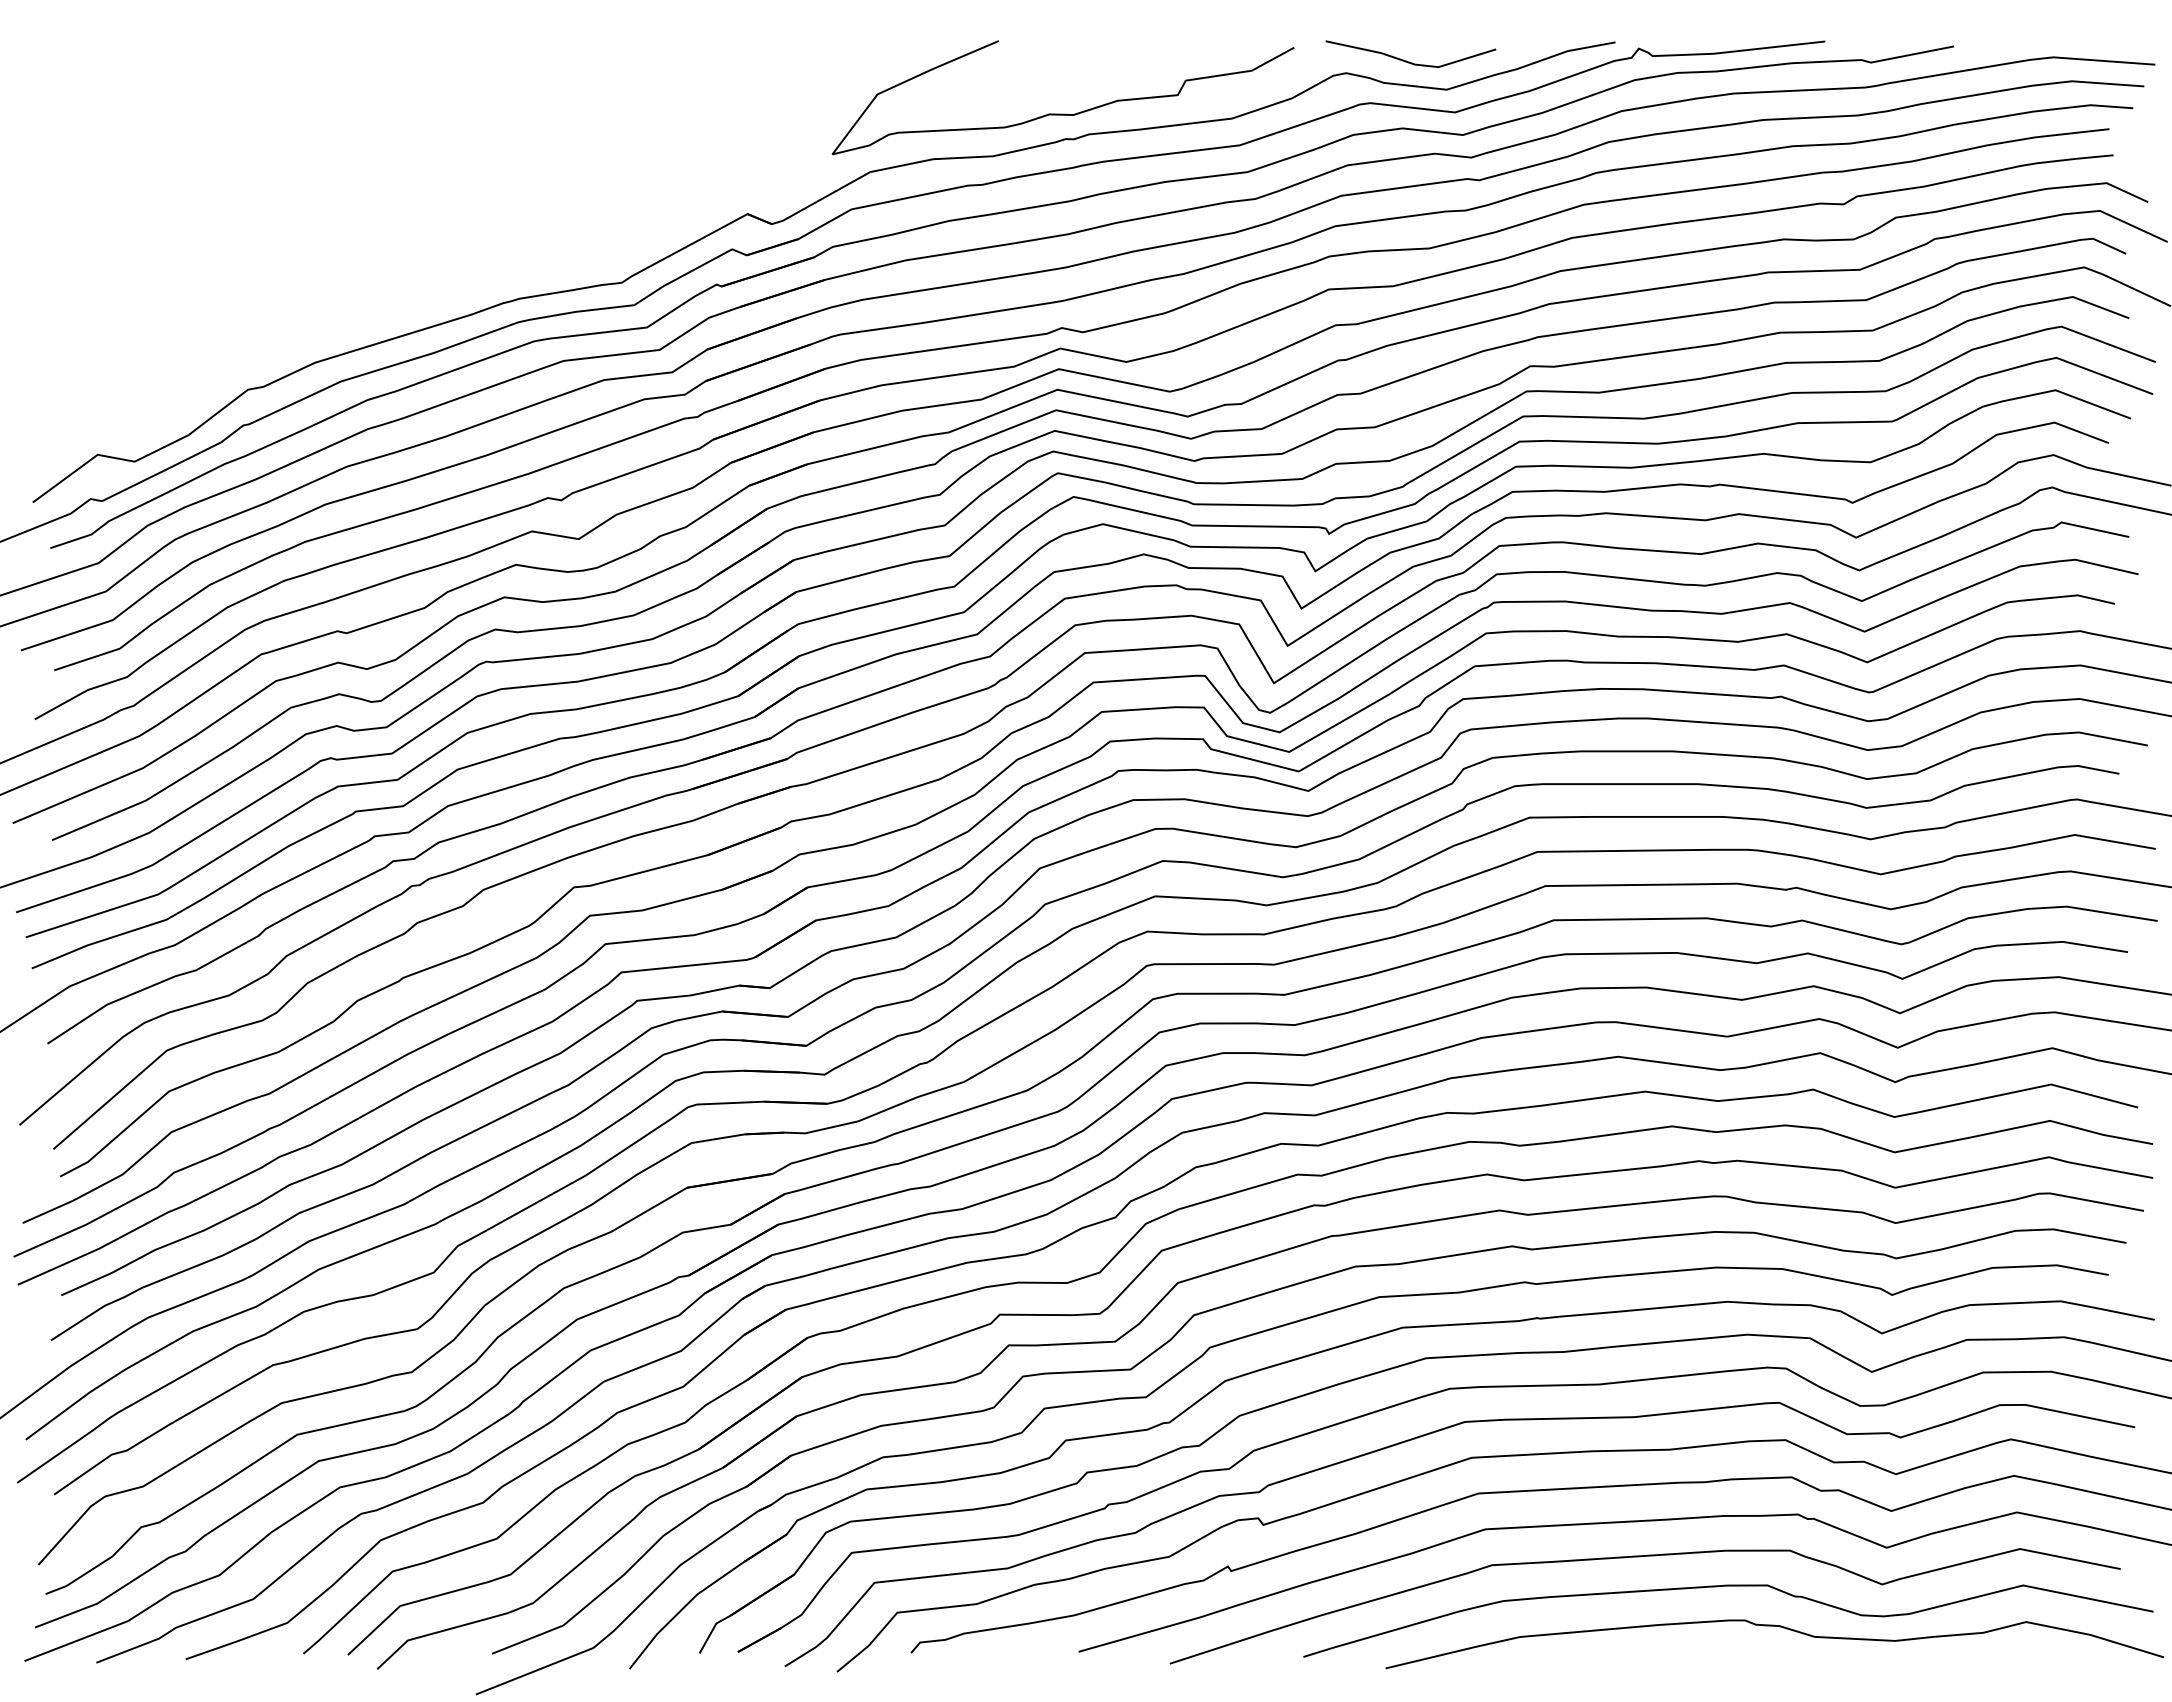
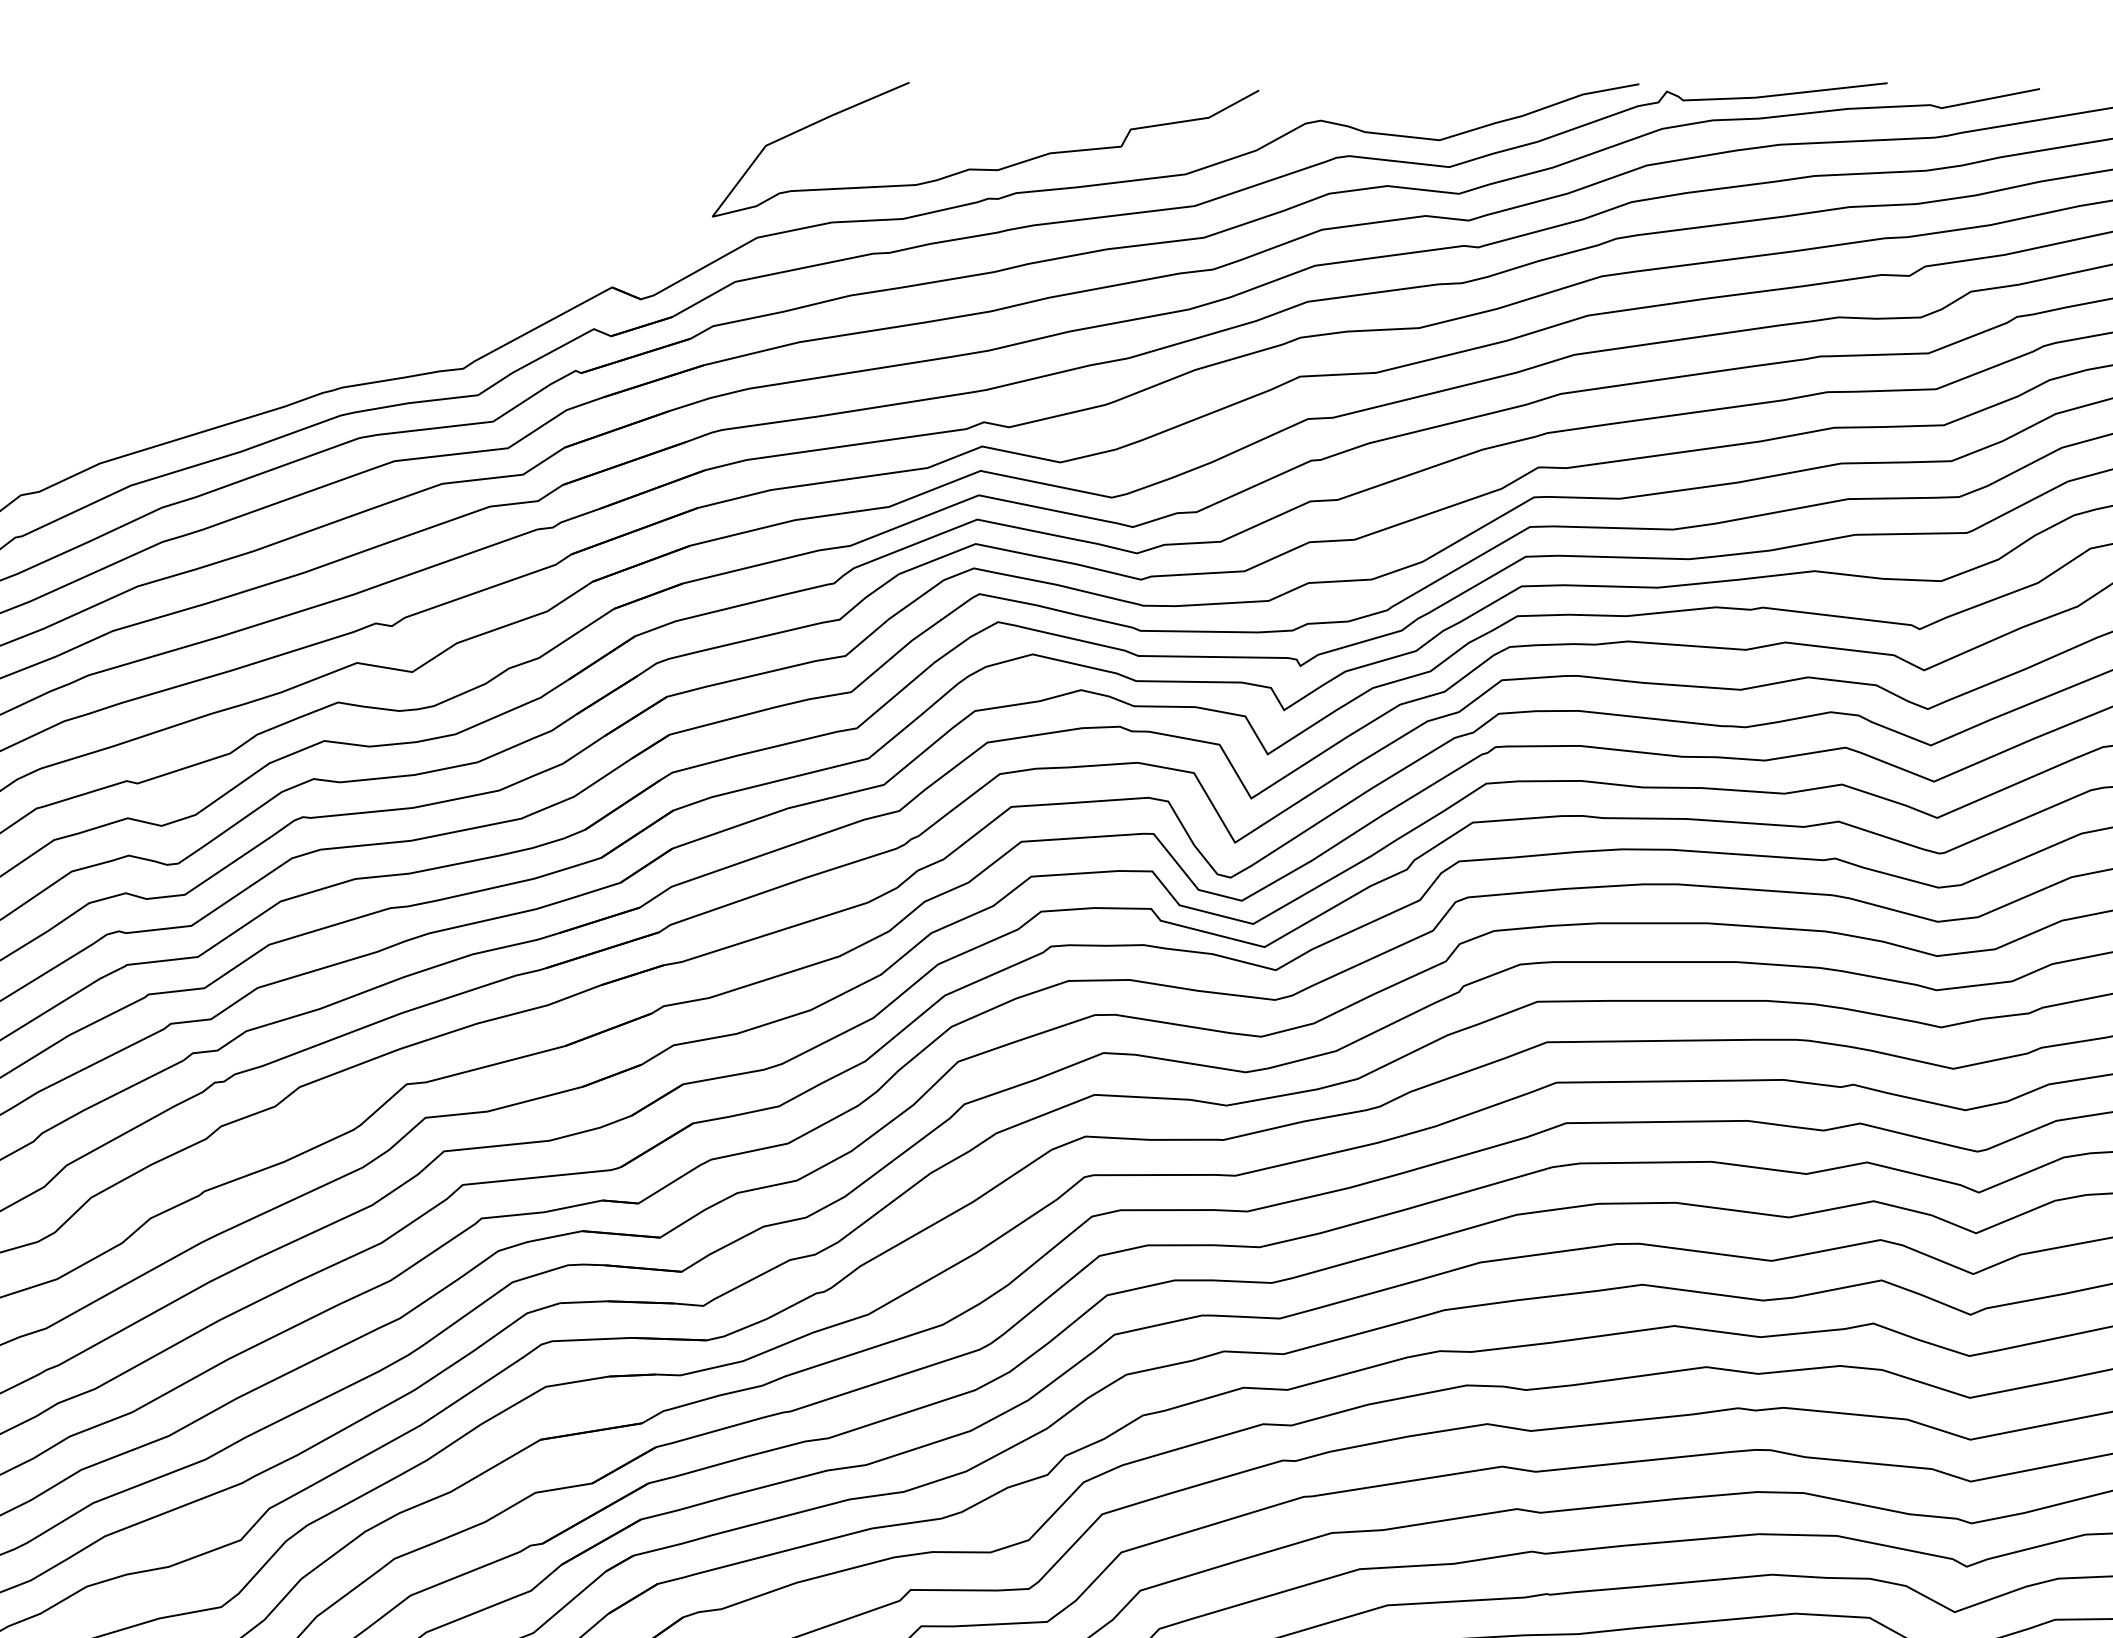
line: (1406, 60) -> (1391, 105), removed

